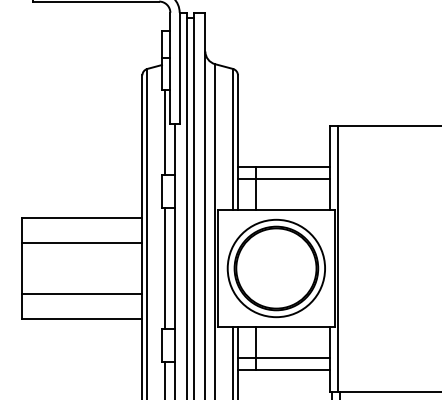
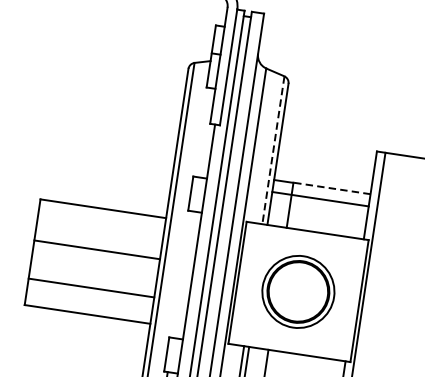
line: (165, 132) -> (203, 132), removed
line: (233, 139) -> (273, 150), solid -> dashed
line: (293, 167) -> (332, 188), solid -> dashed
line: (82, 243) -> (97, 250), moved
line: (165, 268) -> (182, 274), removed
part: (275, 268) -> (297, 291), size x0.7

